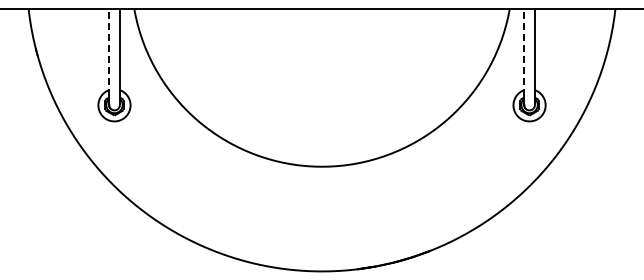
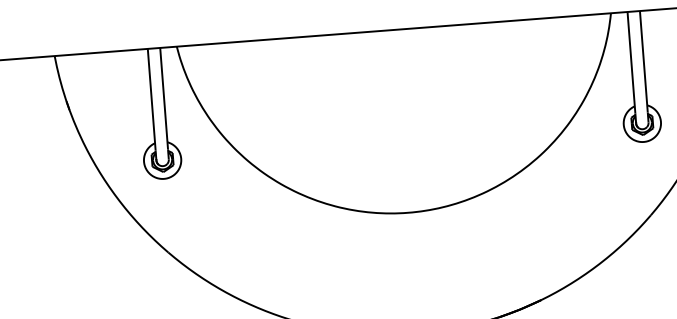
line: (109, 52) -> (152, 99), dashed -> solid
line: (524, 52) -> (631, 62), dashed -> solid

